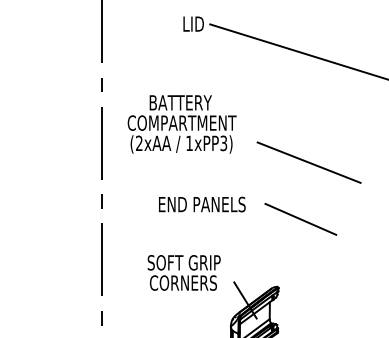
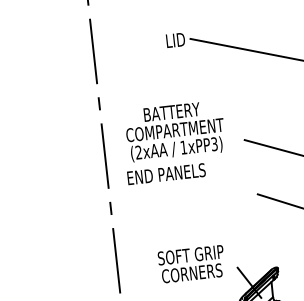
text: (202, 204) -> (166, 174), moved

